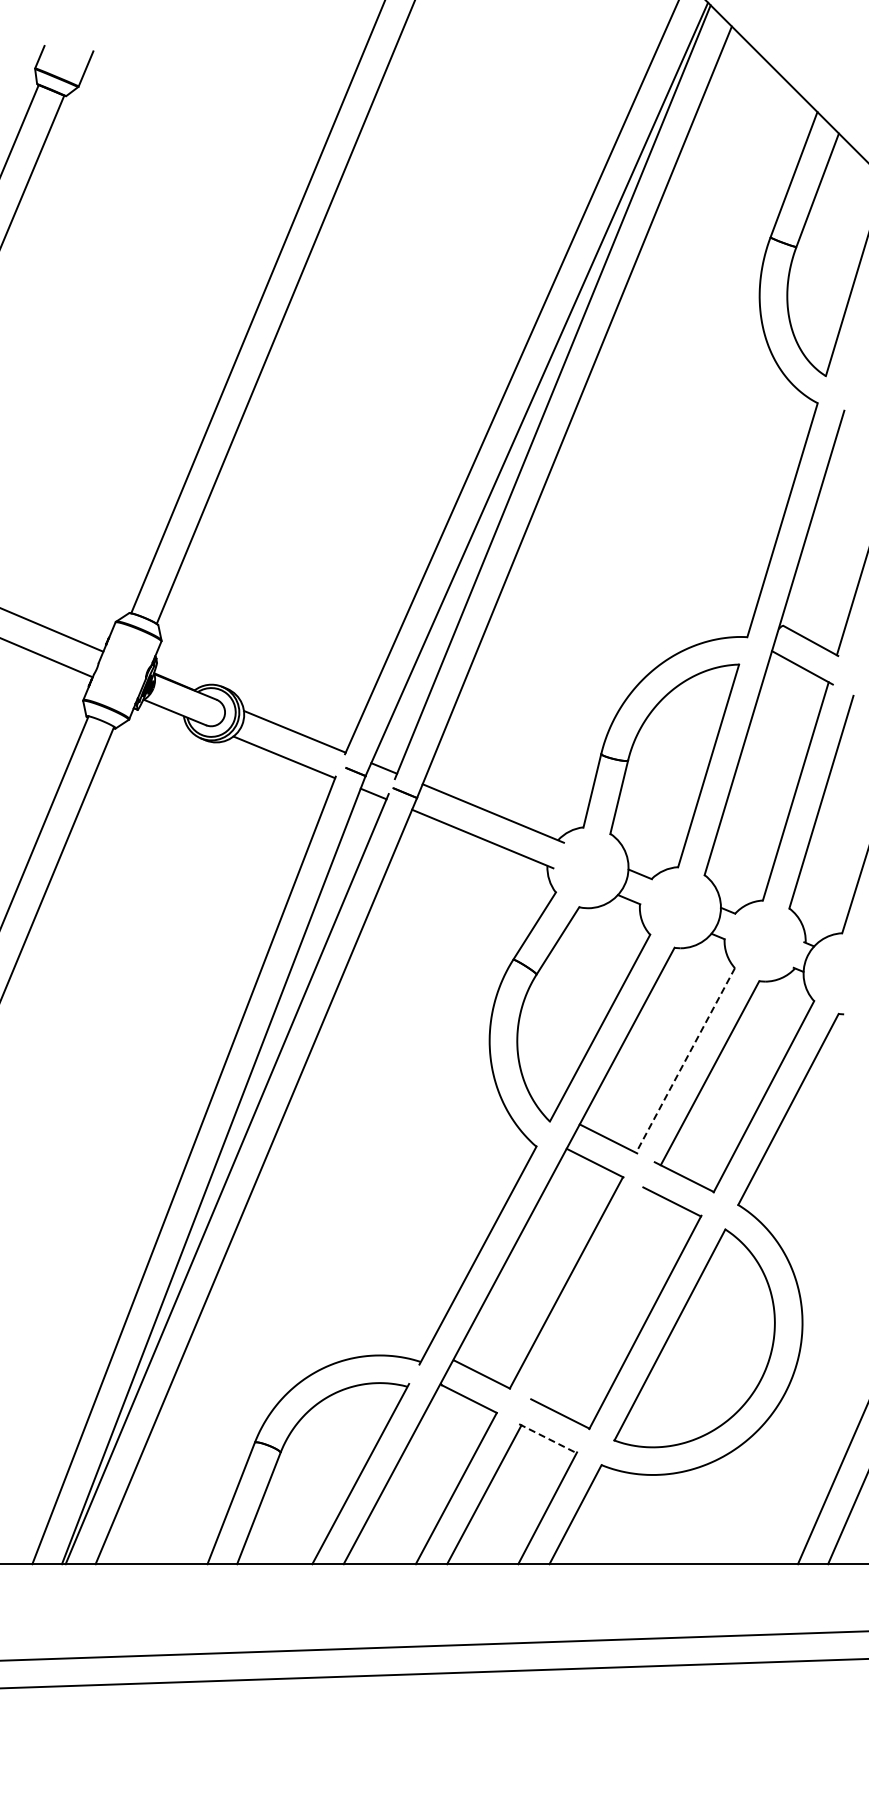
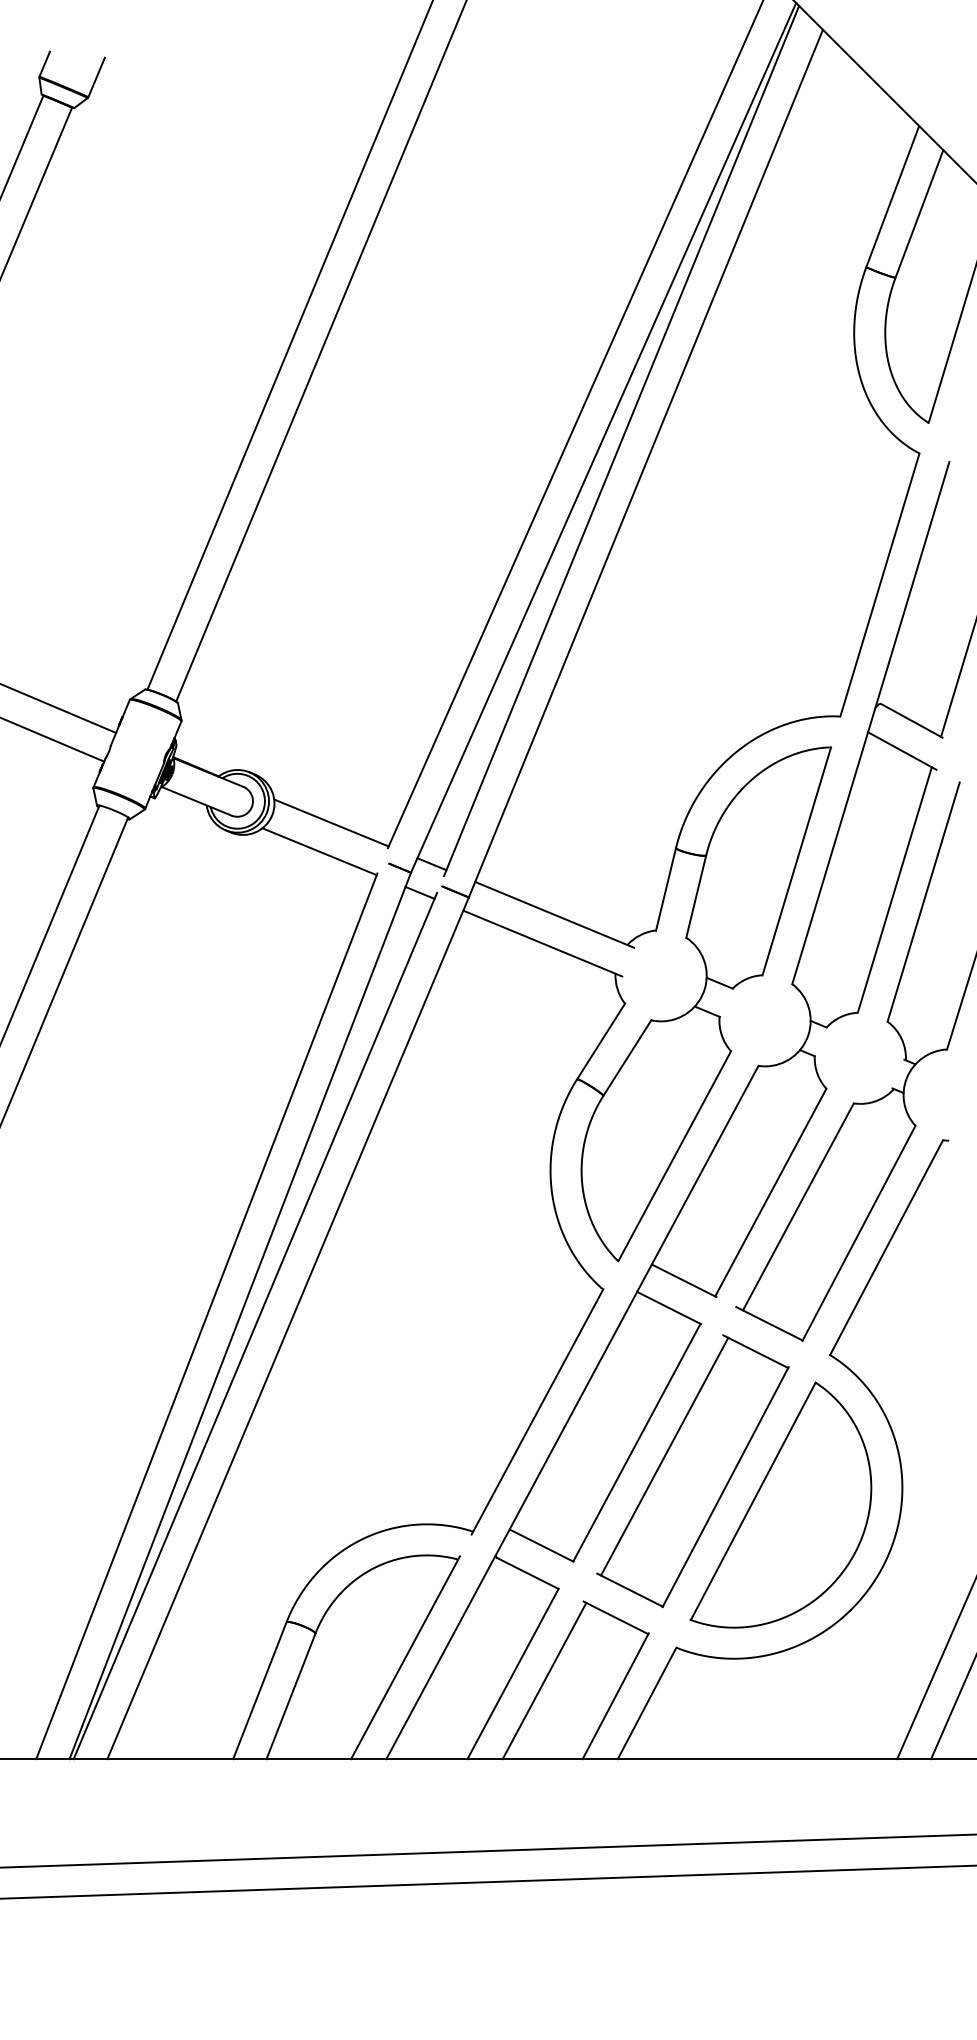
line: (685, 1060) -> (770, 1192), dashed -> solid
line: (590, 1294) -> (663, 1455), added
line: (548, 1438) -> (616, 1617), dashed -> solid

